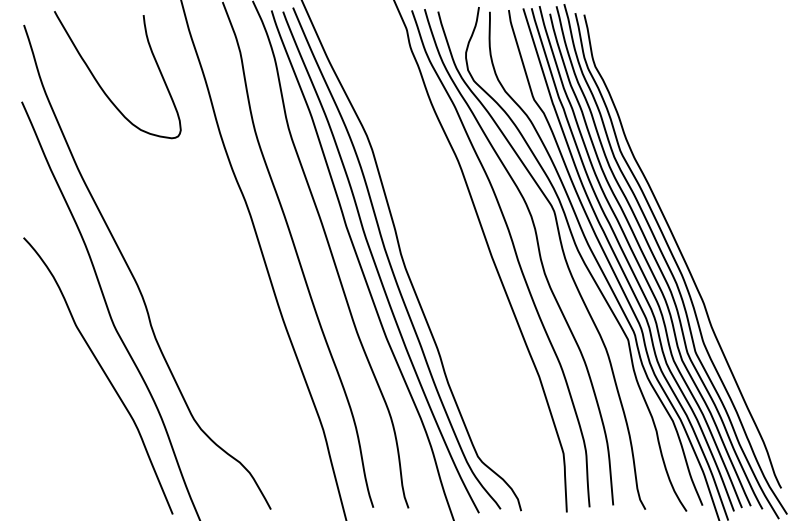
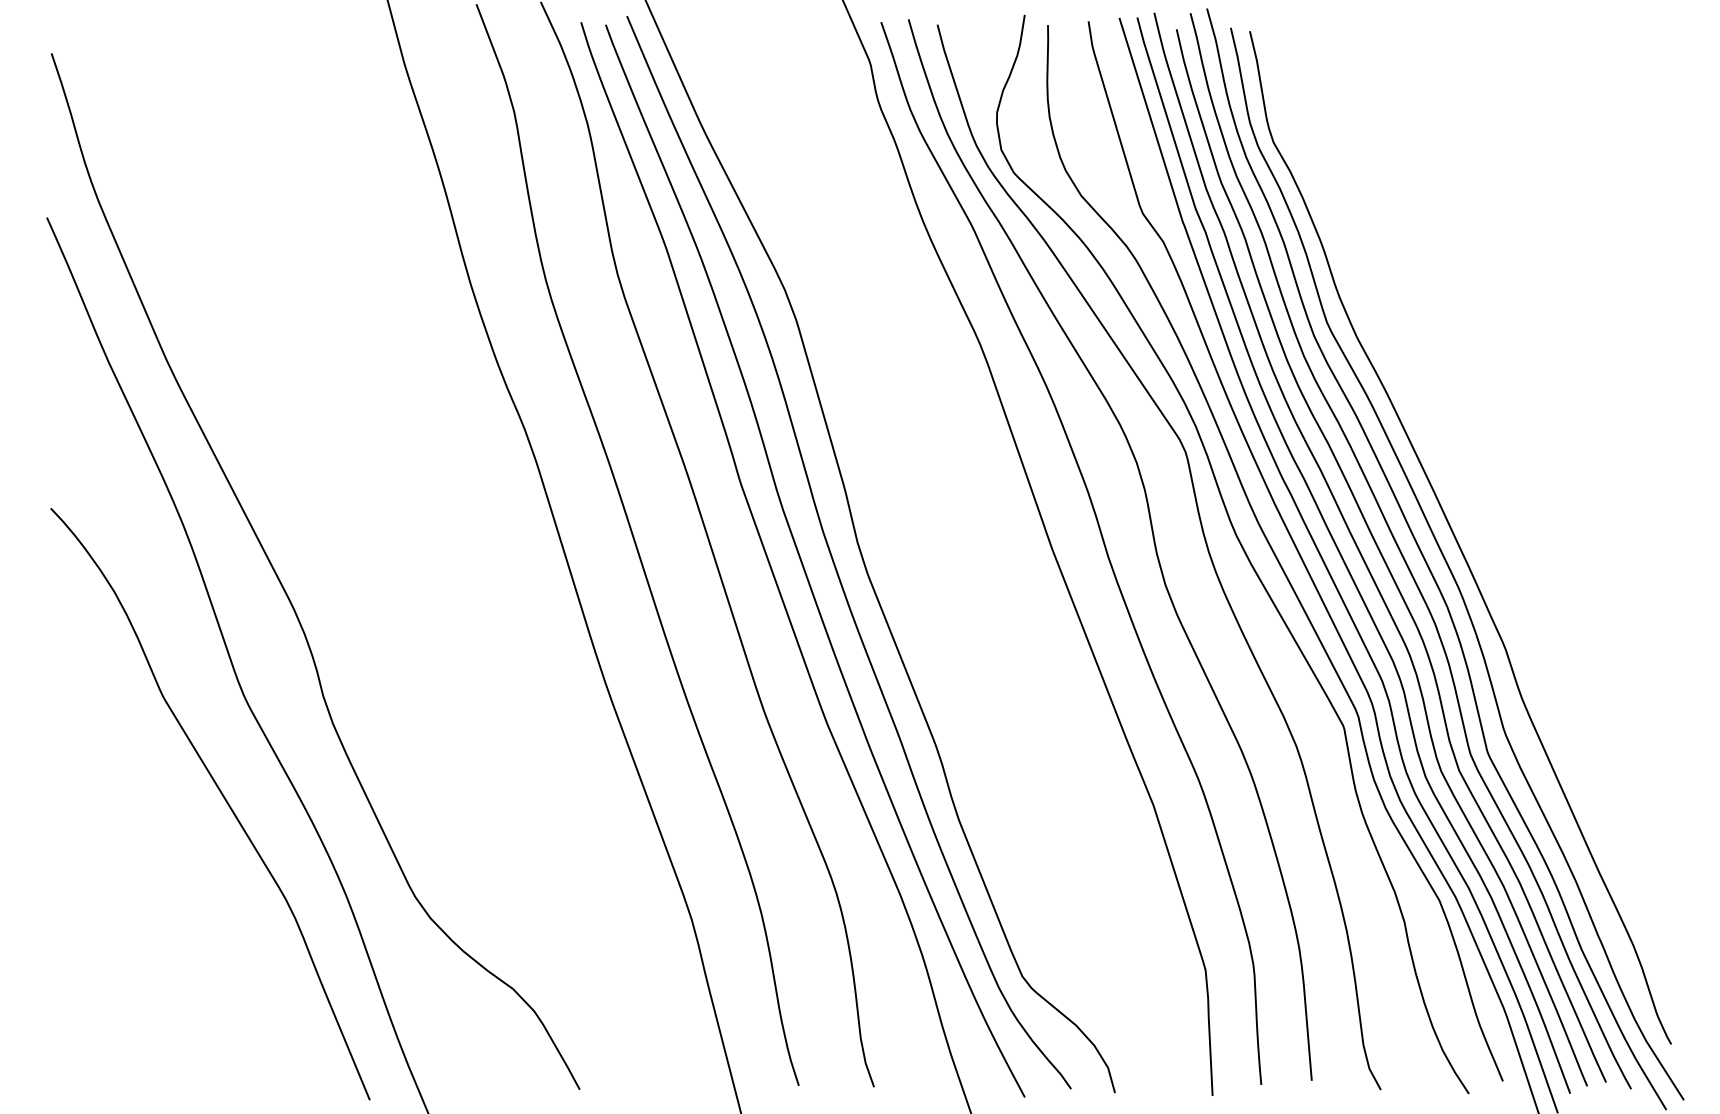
curve: (101, 86) -> (217, 184), removed

